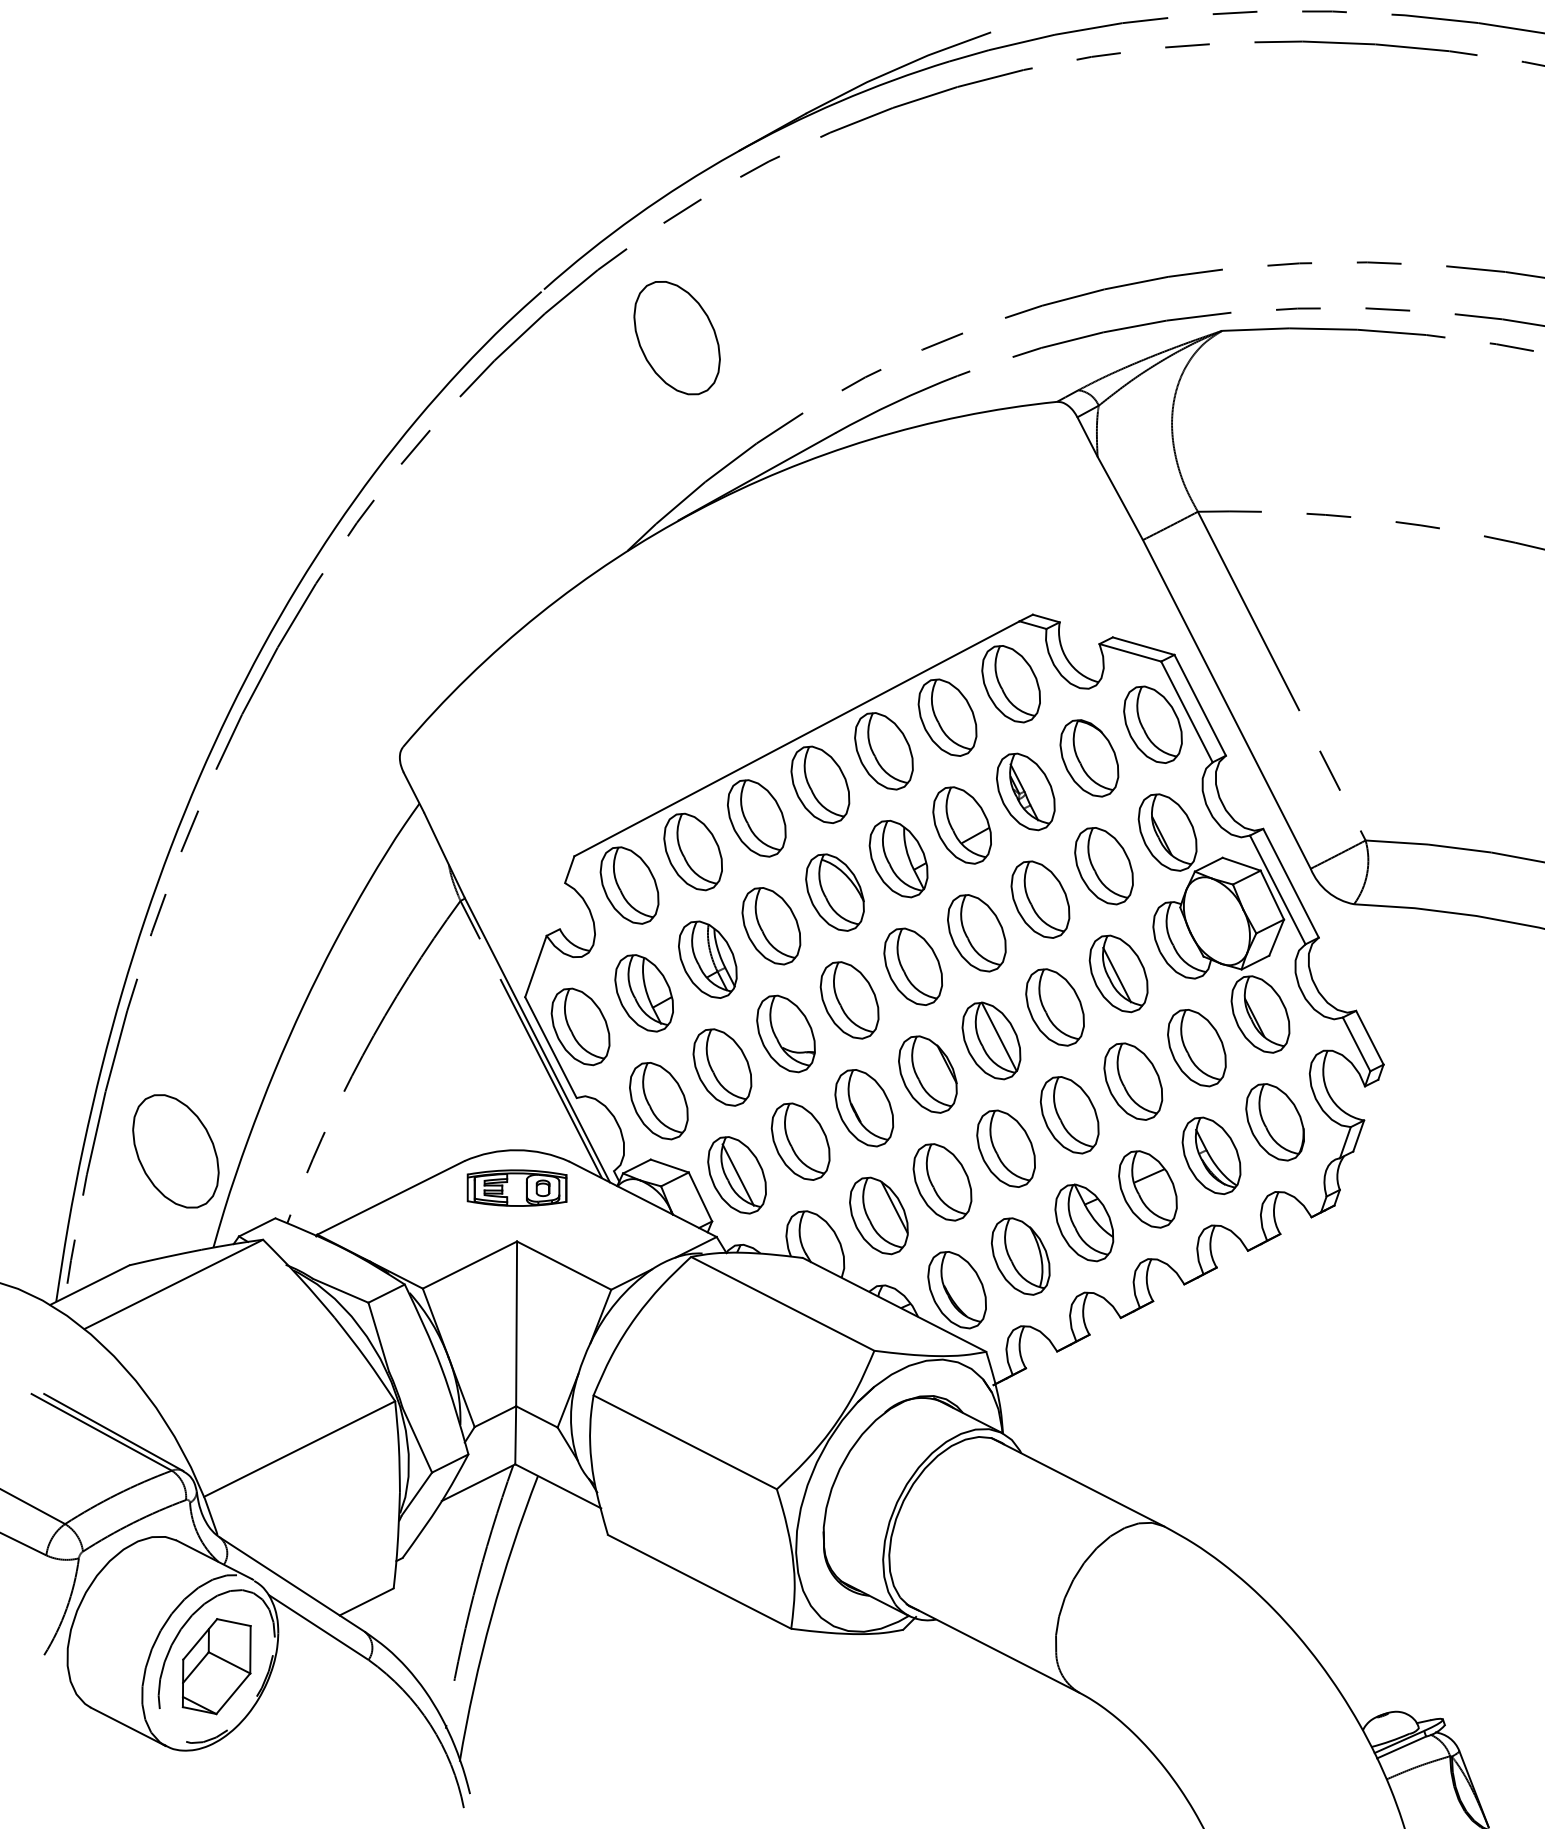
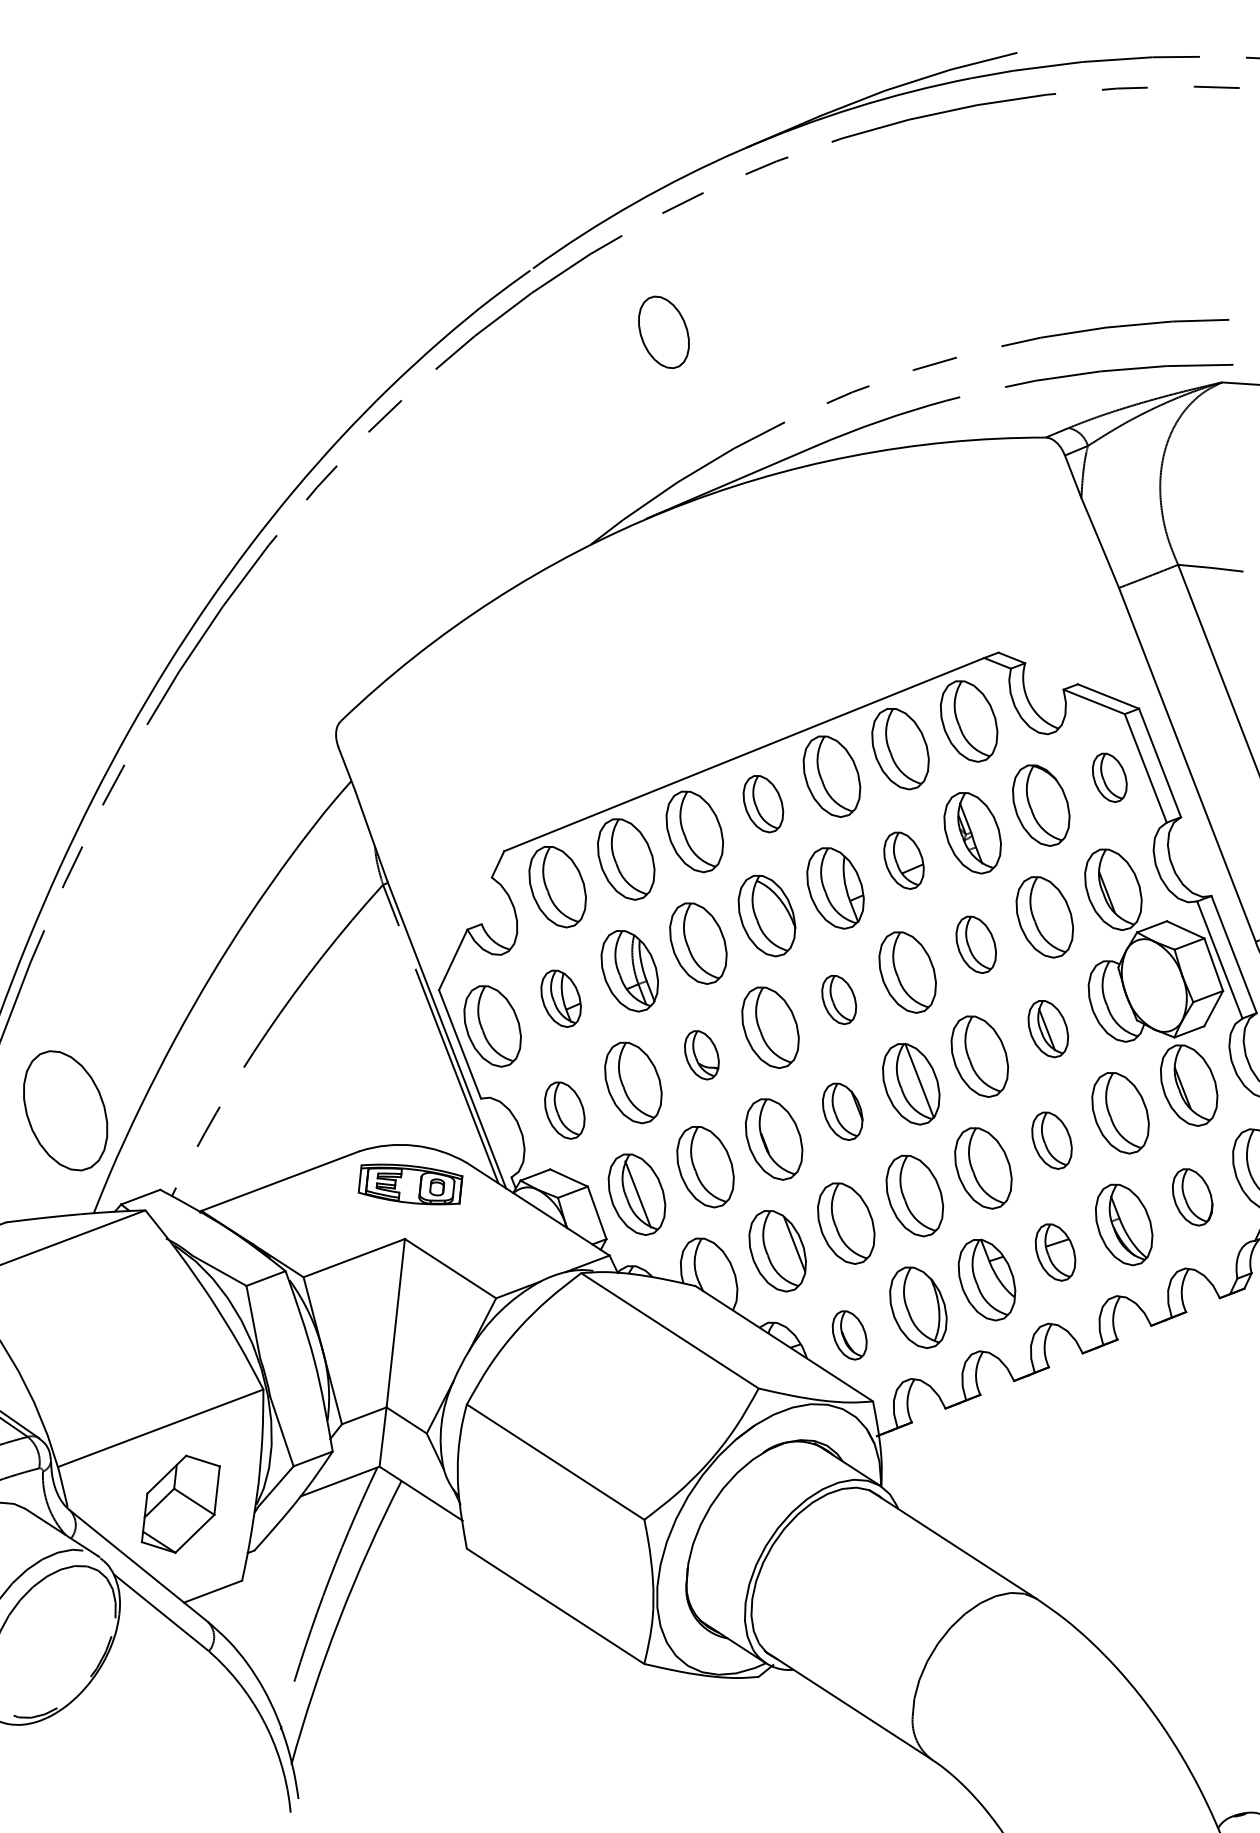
part: (676, 338) -> (663, 332), size x0.6
part: (1152, 724) -> (1109, 777), size x0.6
part: (820, 784) -> (763, 803), size x0.7
part: (961, 825) -> (903, 860), size x0.7
part: (1040, 899) -> (976, 944), size x0.7
part: (913, 966) -> (839, 999), size x0.6
part: (1118, 973) -> (1048, 1028), size x0.7
part: (643, 993) -> (560, 998), size x0.7
part: (785, 1033) -> (701, 1054), size x0.6
part: (927, 1074) -> (842, 1111), size x0.7
part: (1133, 1081) -> (1052, 1140), size x0.7
part: (658, 1101) -> (564, 1110), size x0.7
part: (1274, 1122) -> (1191, 1197), size x0.7
part: (1147, 1189) -> (1055, 1252), size x0.7
part: (956, 1290) -> (849, 1335), size x0.6
part: (216, 1666) -> (180, 1504), moved

